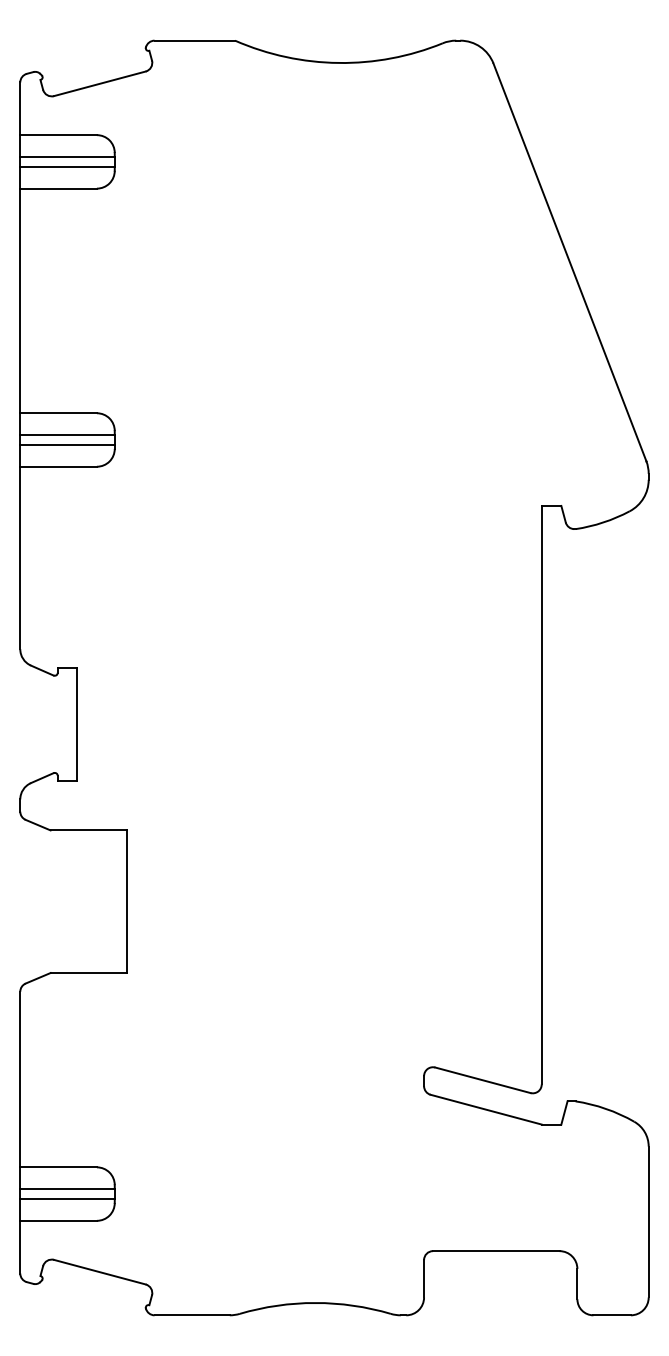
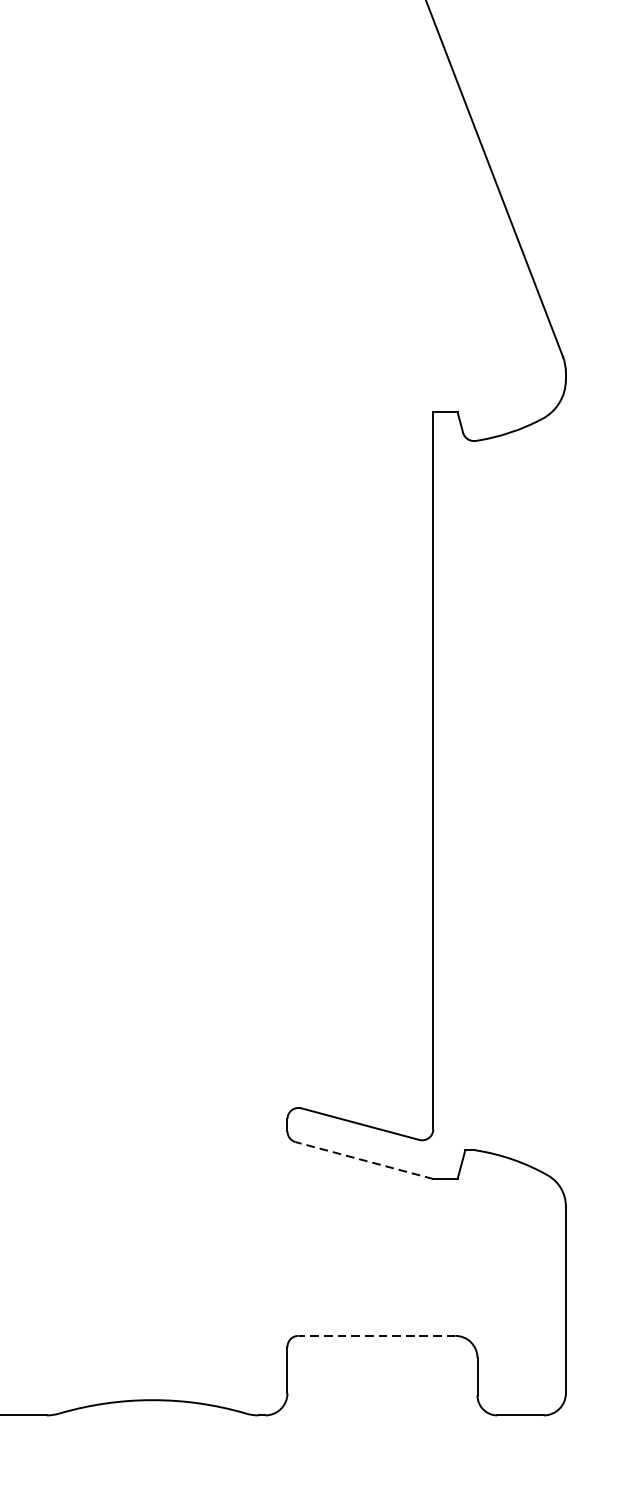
line: (485, 1109) -> (363, 1160), solid -> dashed
line: (495, 1251) -> (375, 1336), solid -> dashed

